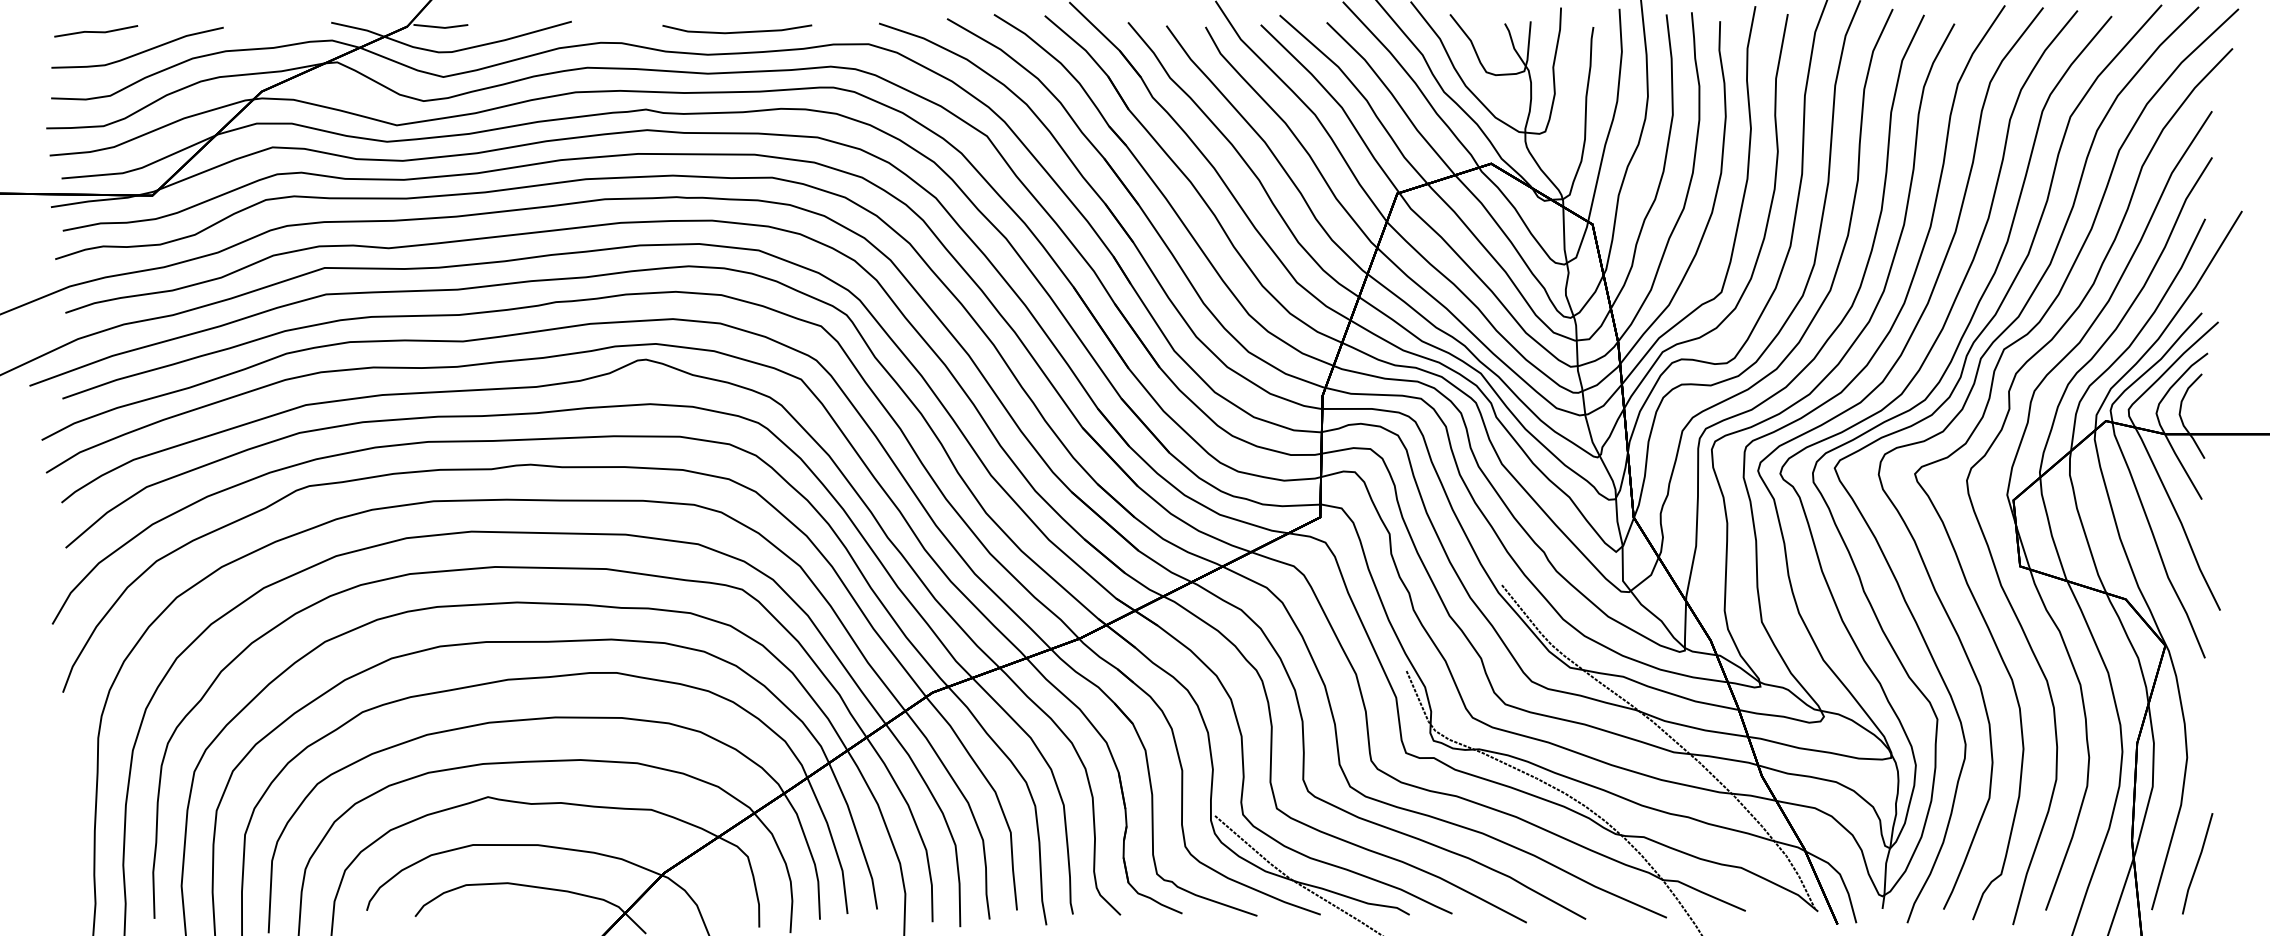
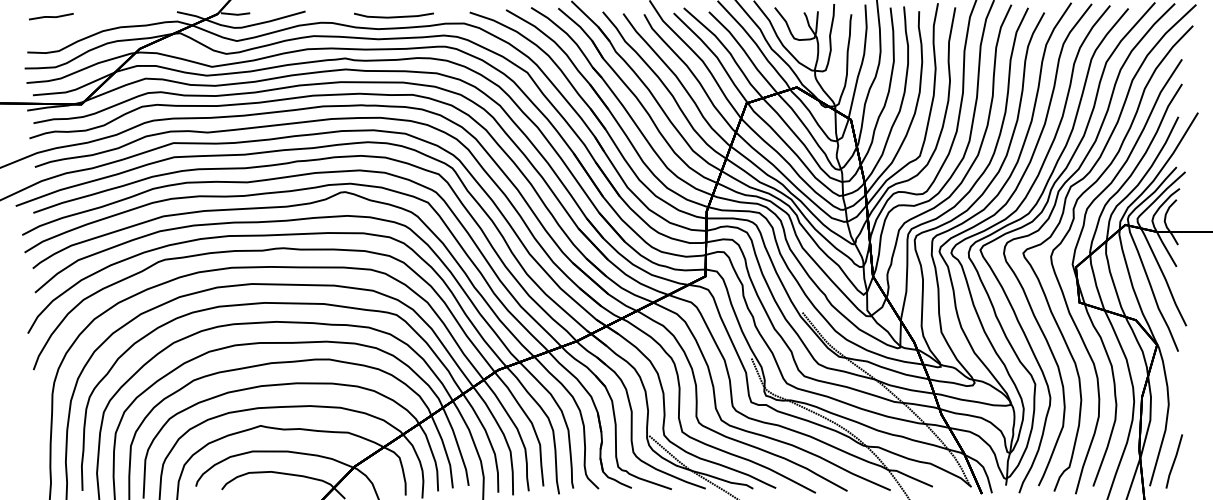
curve: (137, 51) -> (73, 27), removed

